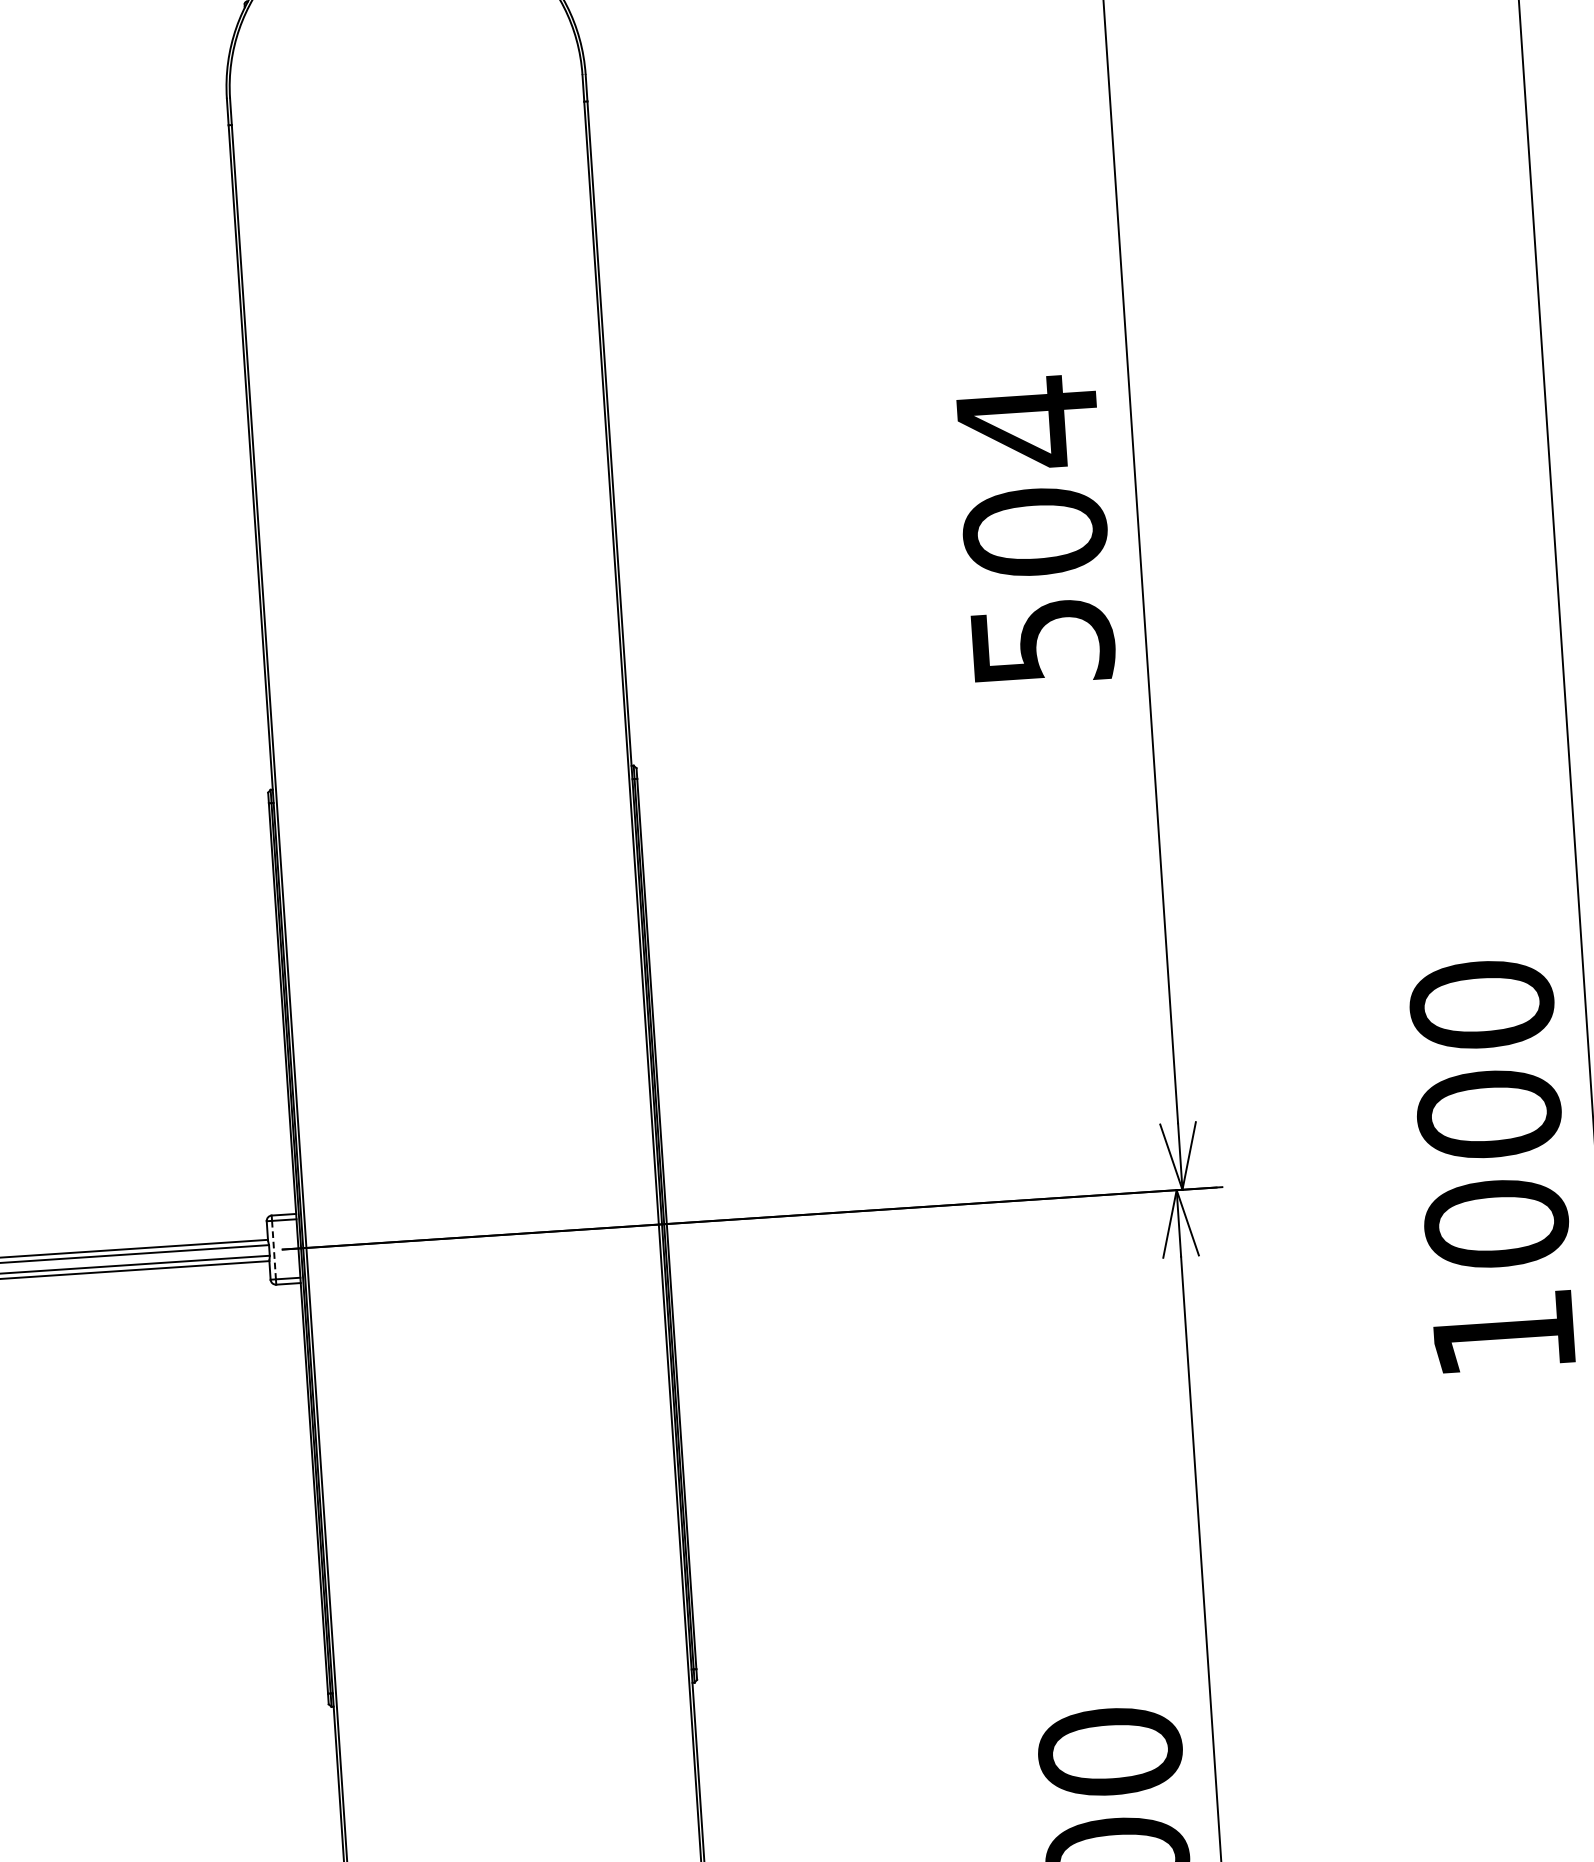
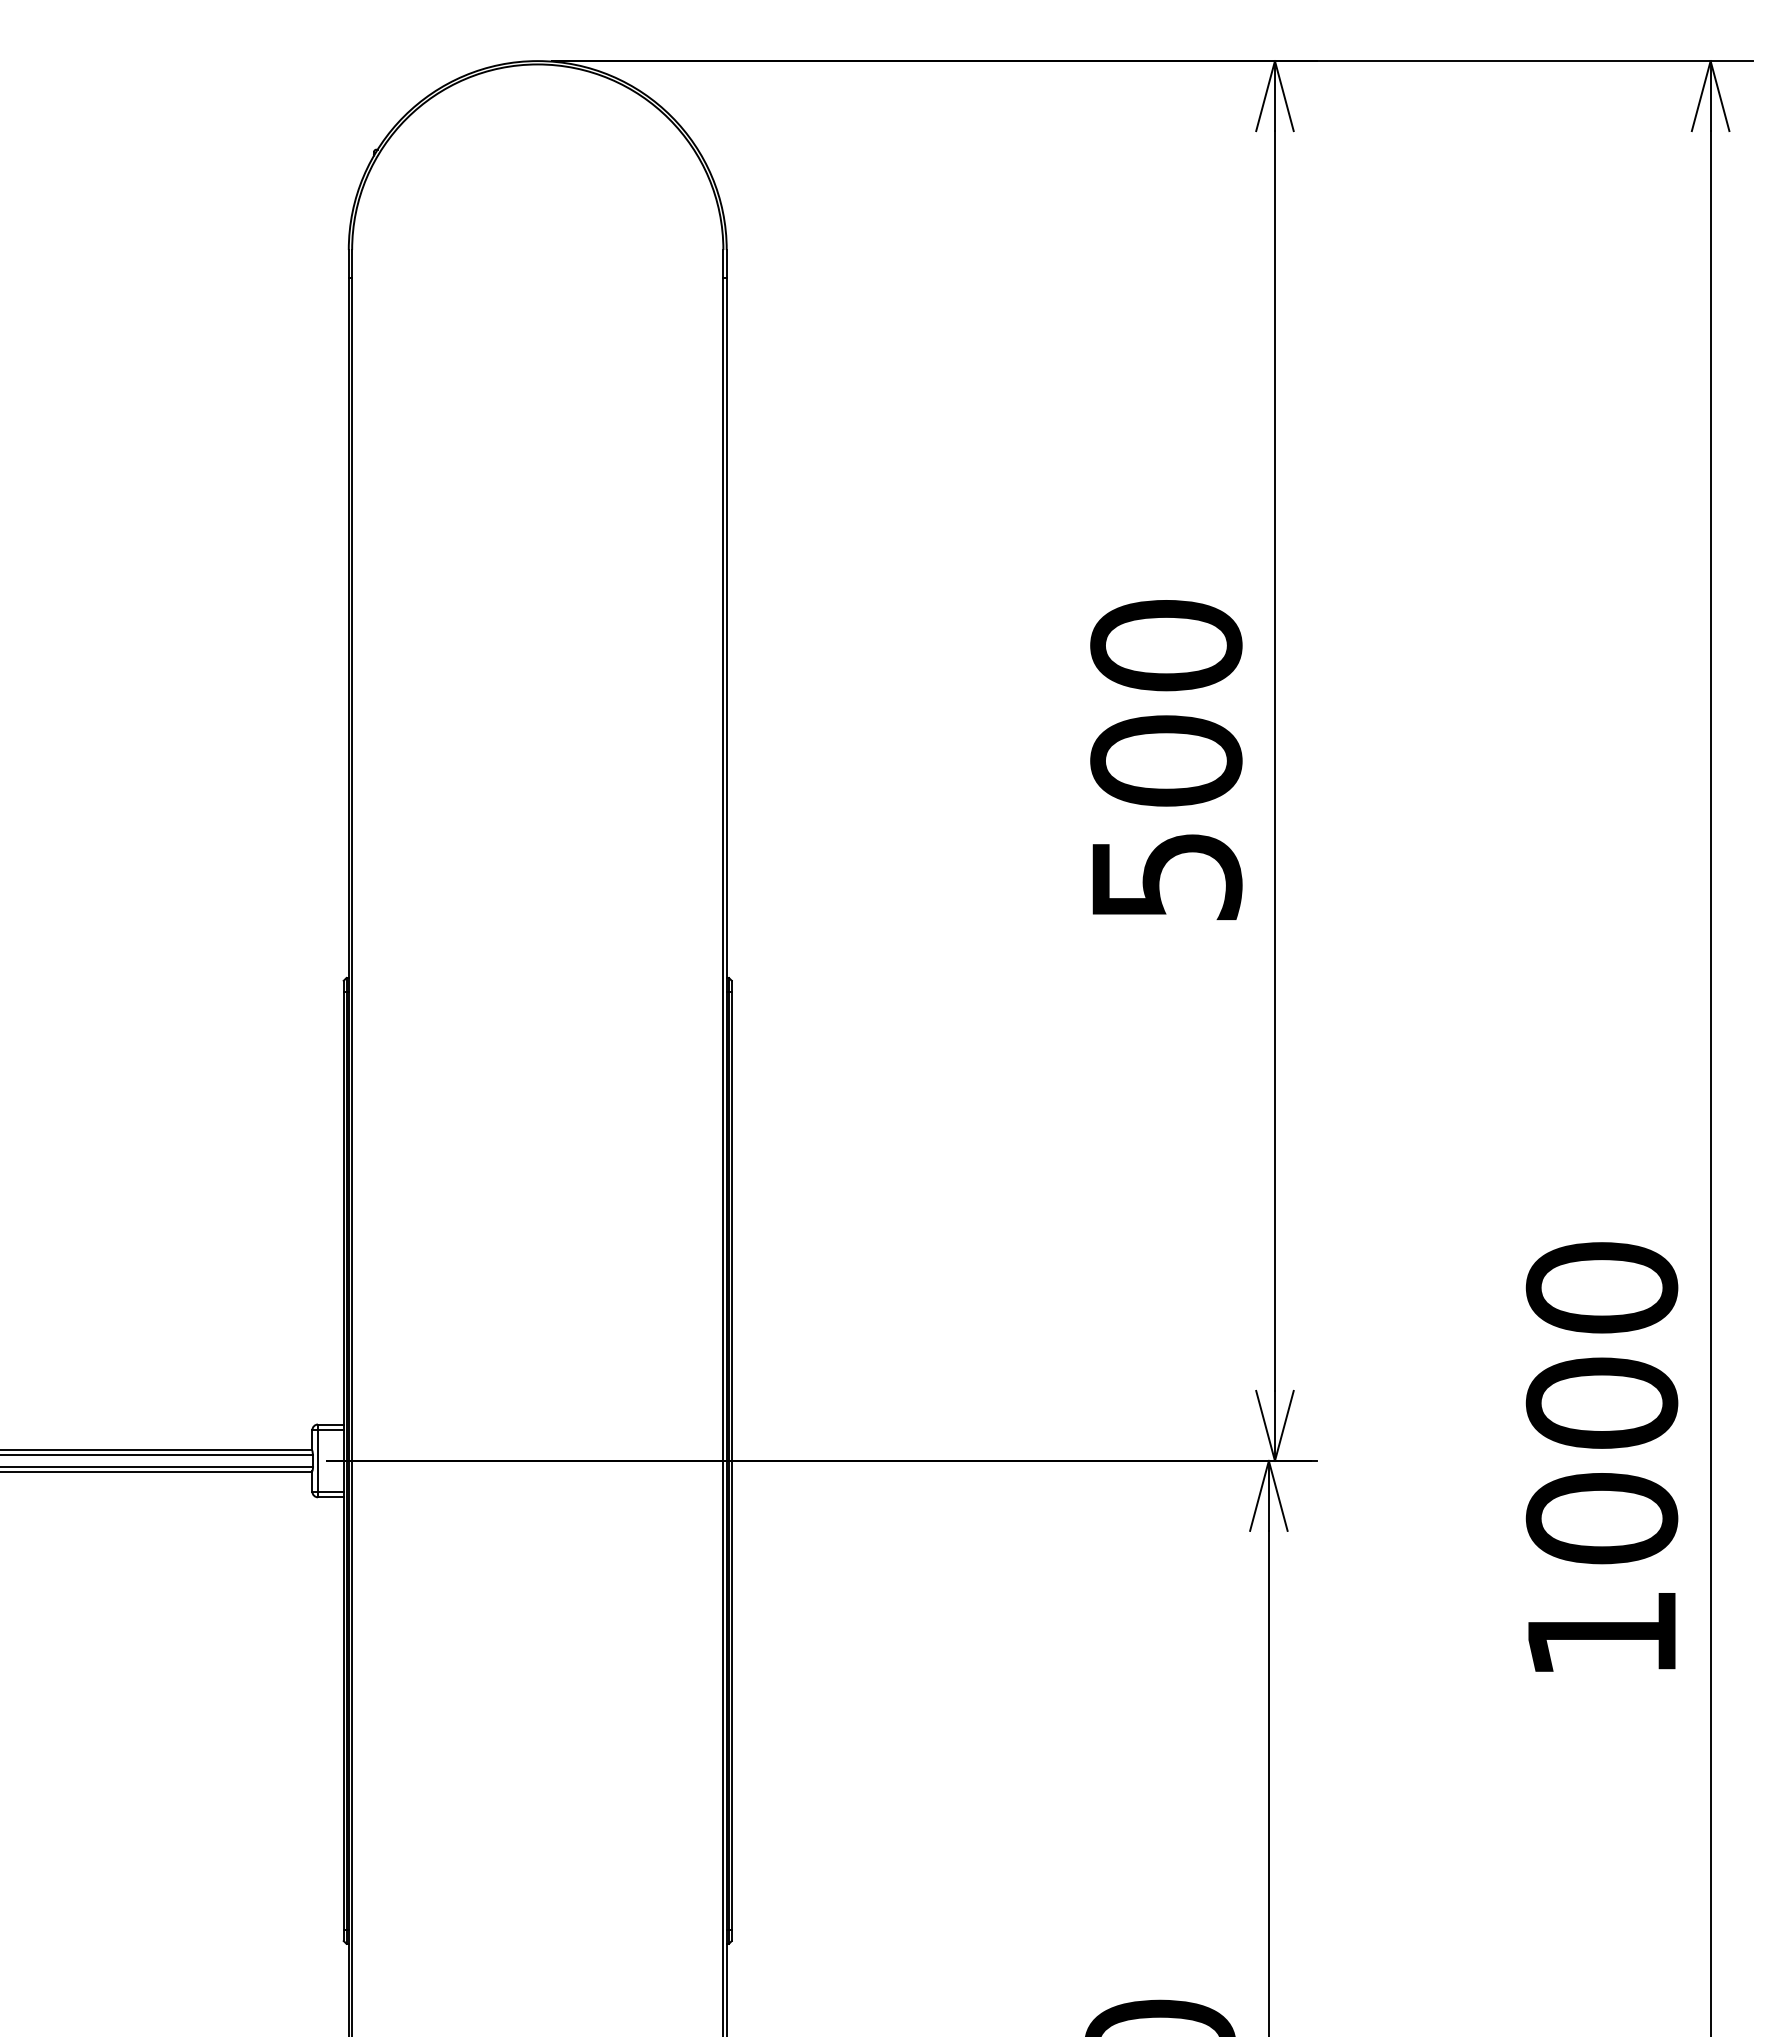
text: (1028, 423) -> (1166, 646), 504 -> 500
line: (273, 1249) -> (317, 1460), dashed -> solid

